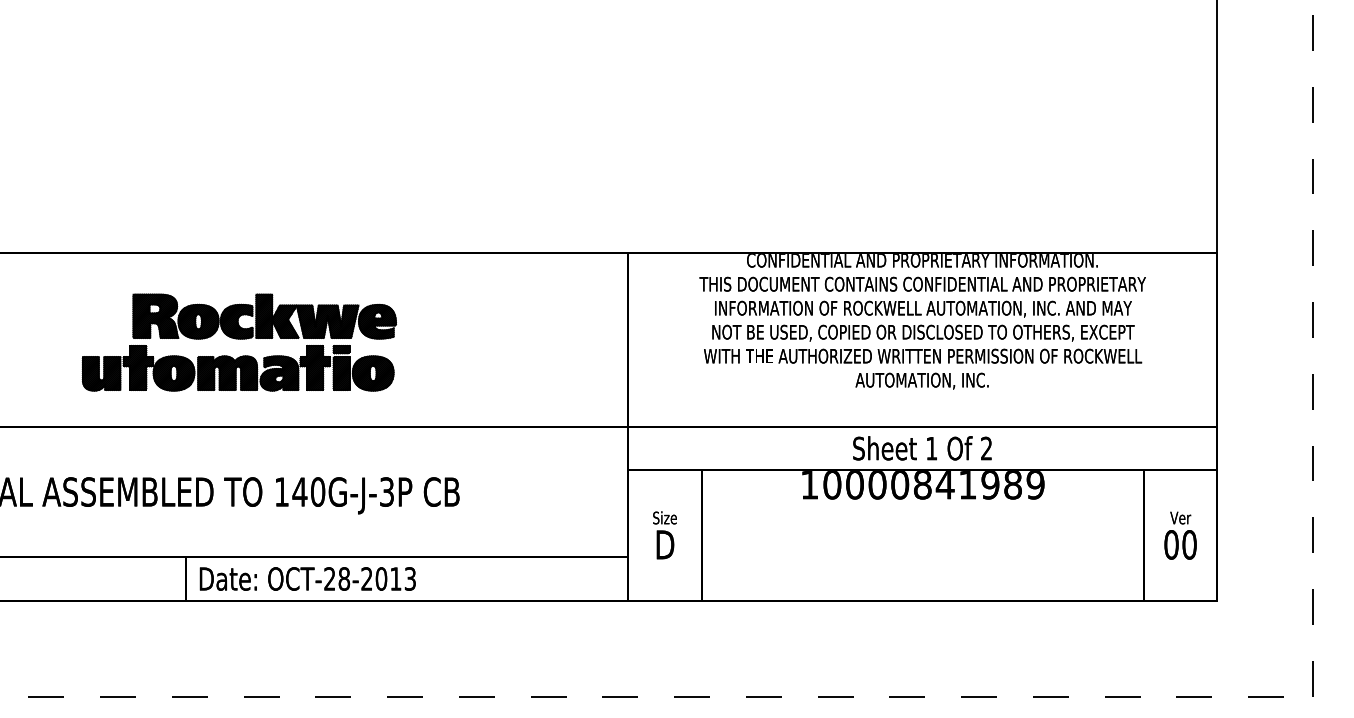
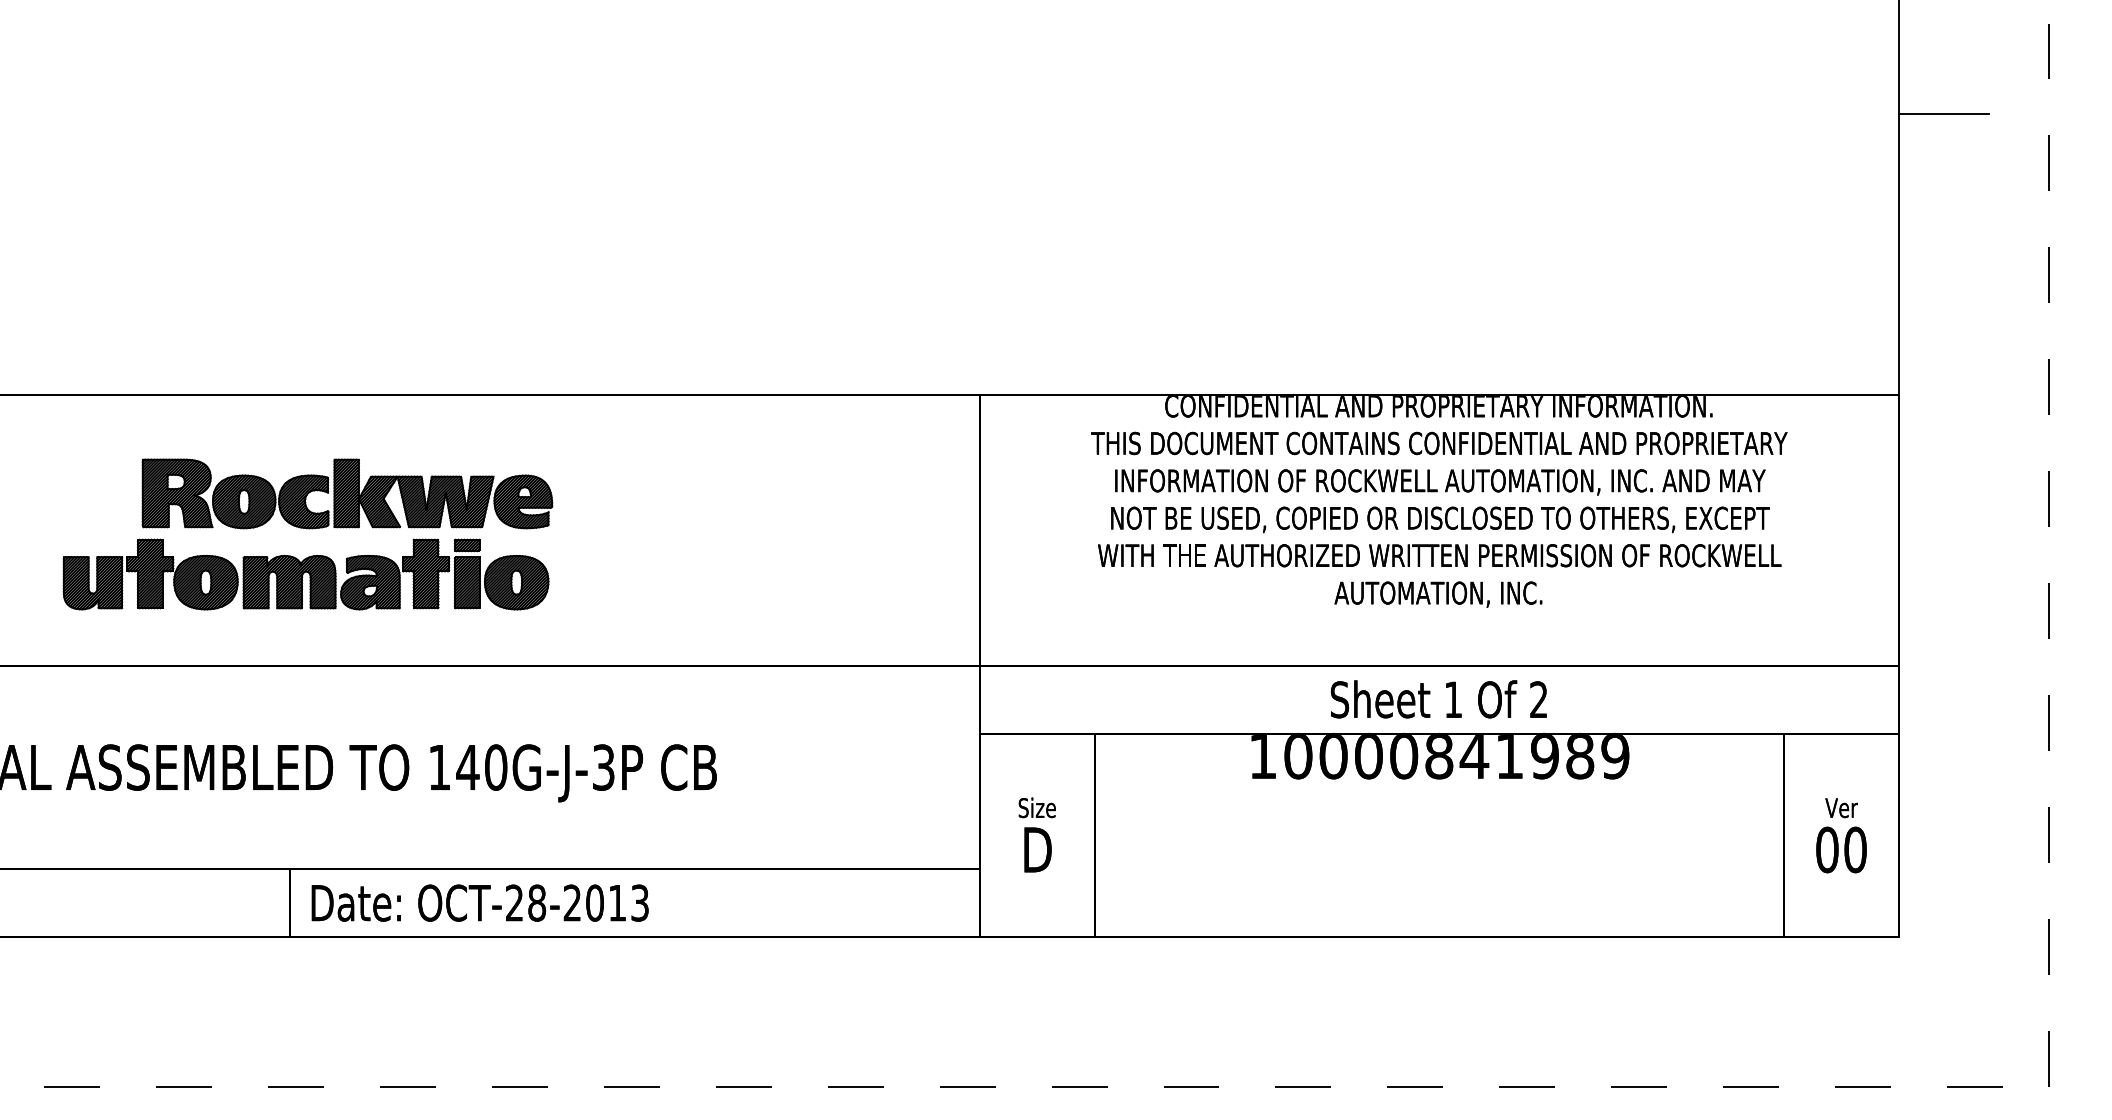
line: (1246, 73) -> (1944, 114), added
part: (238, 342) -> (306, 534), moved

